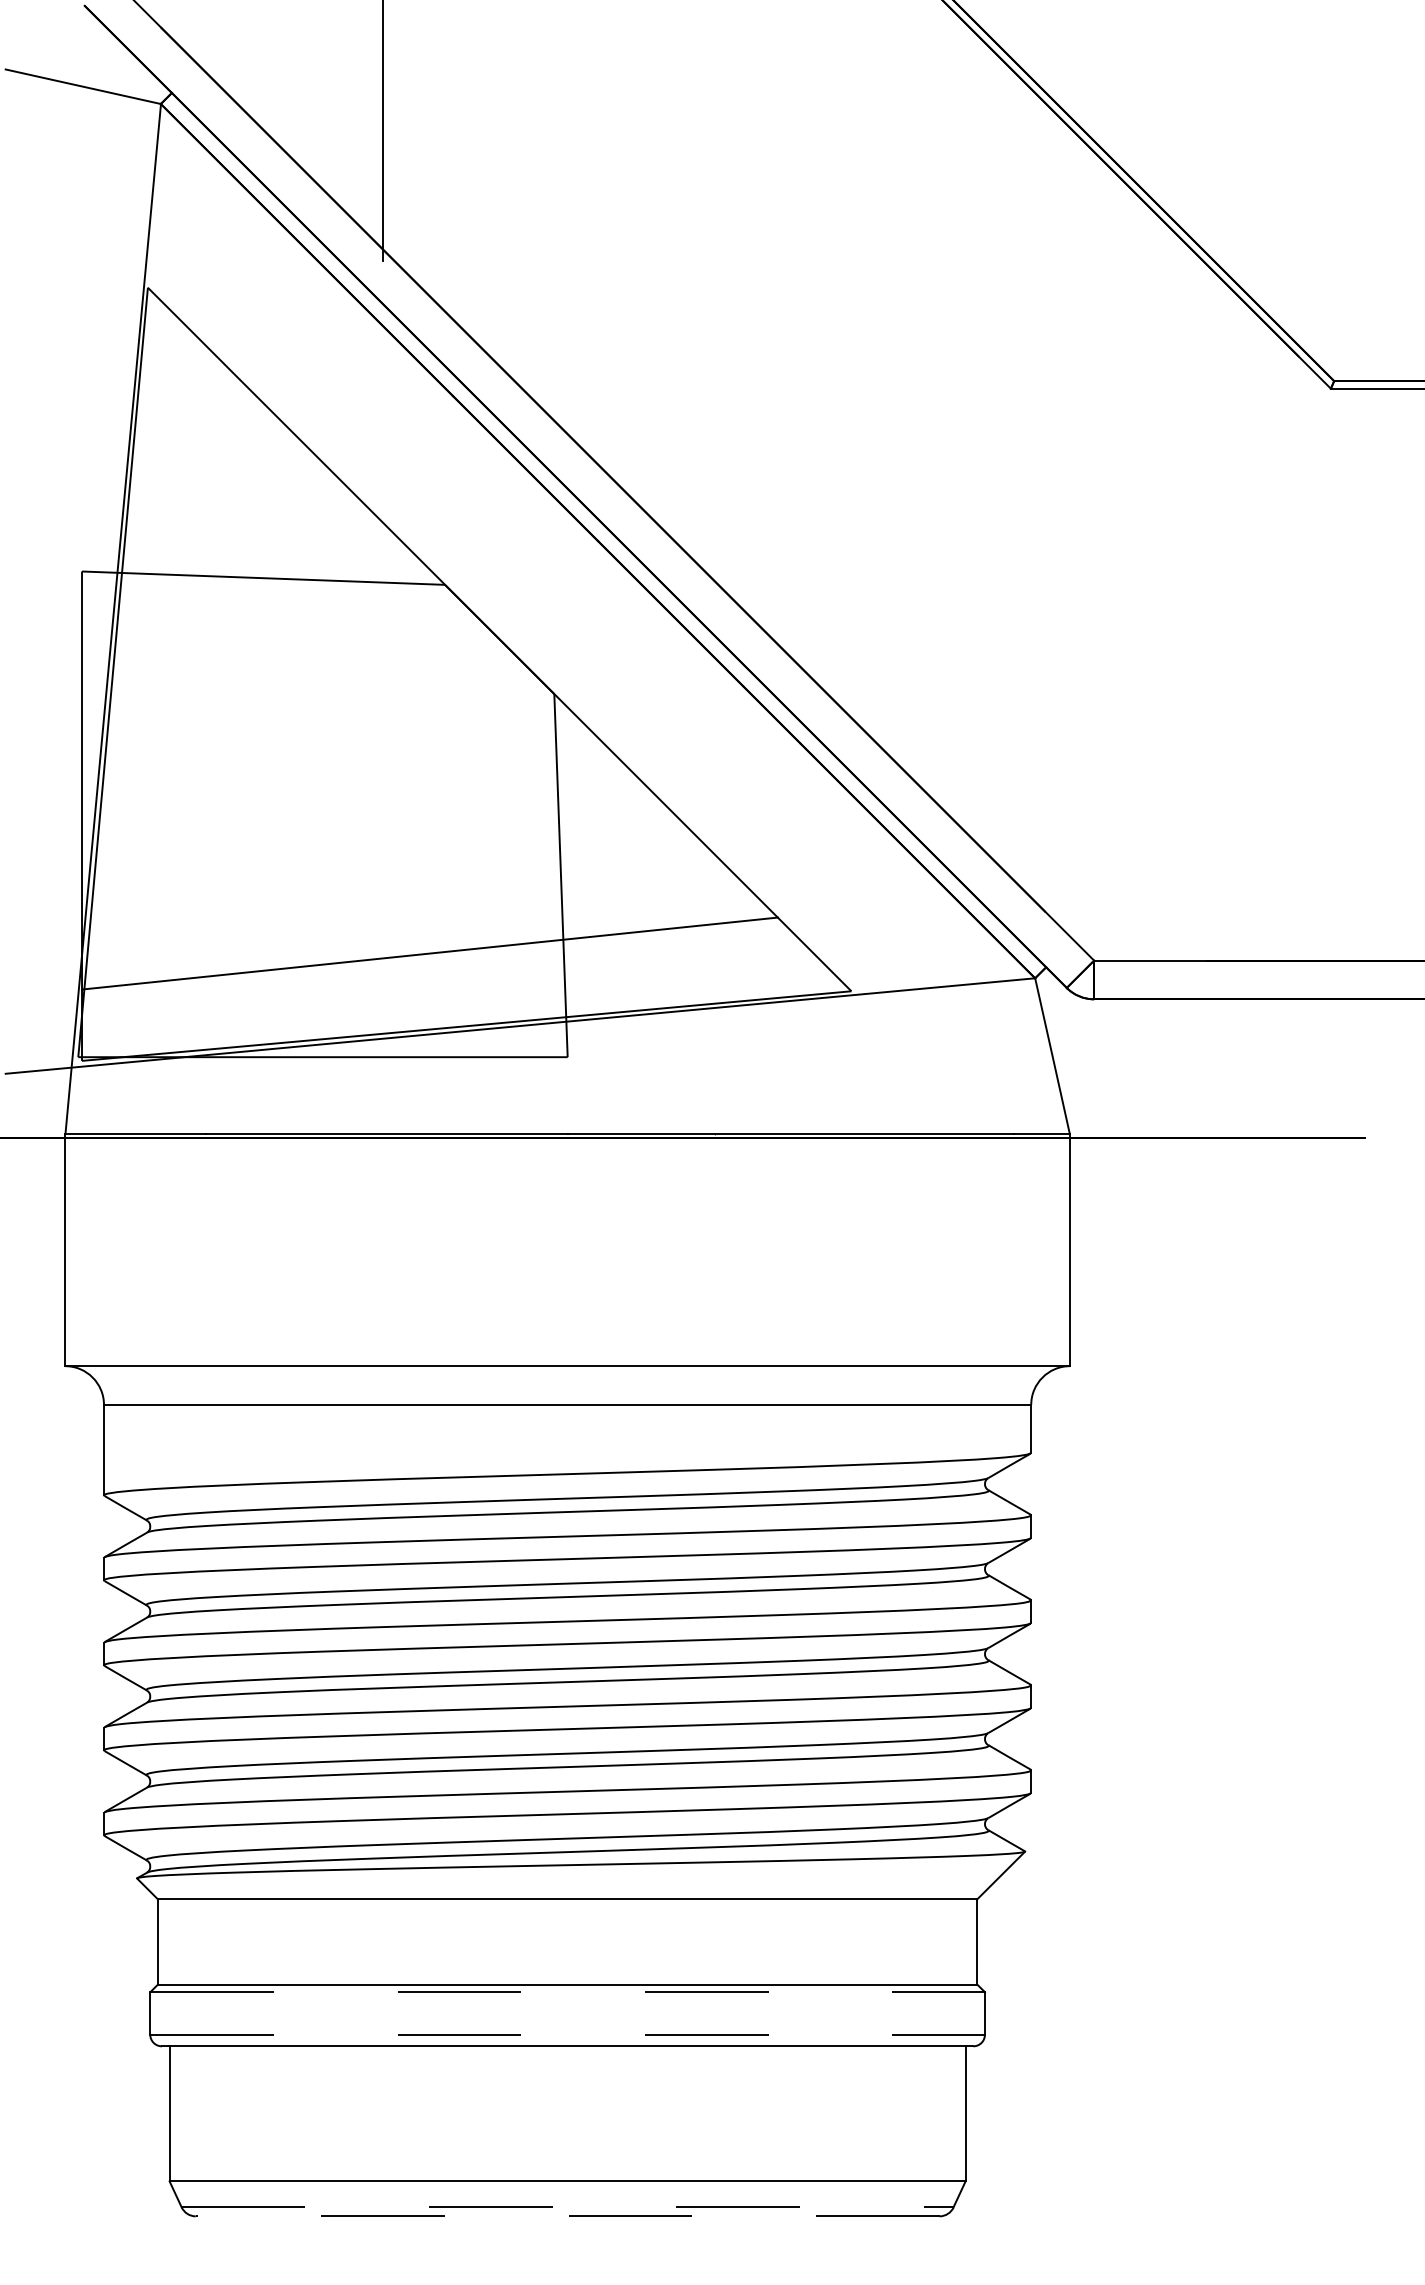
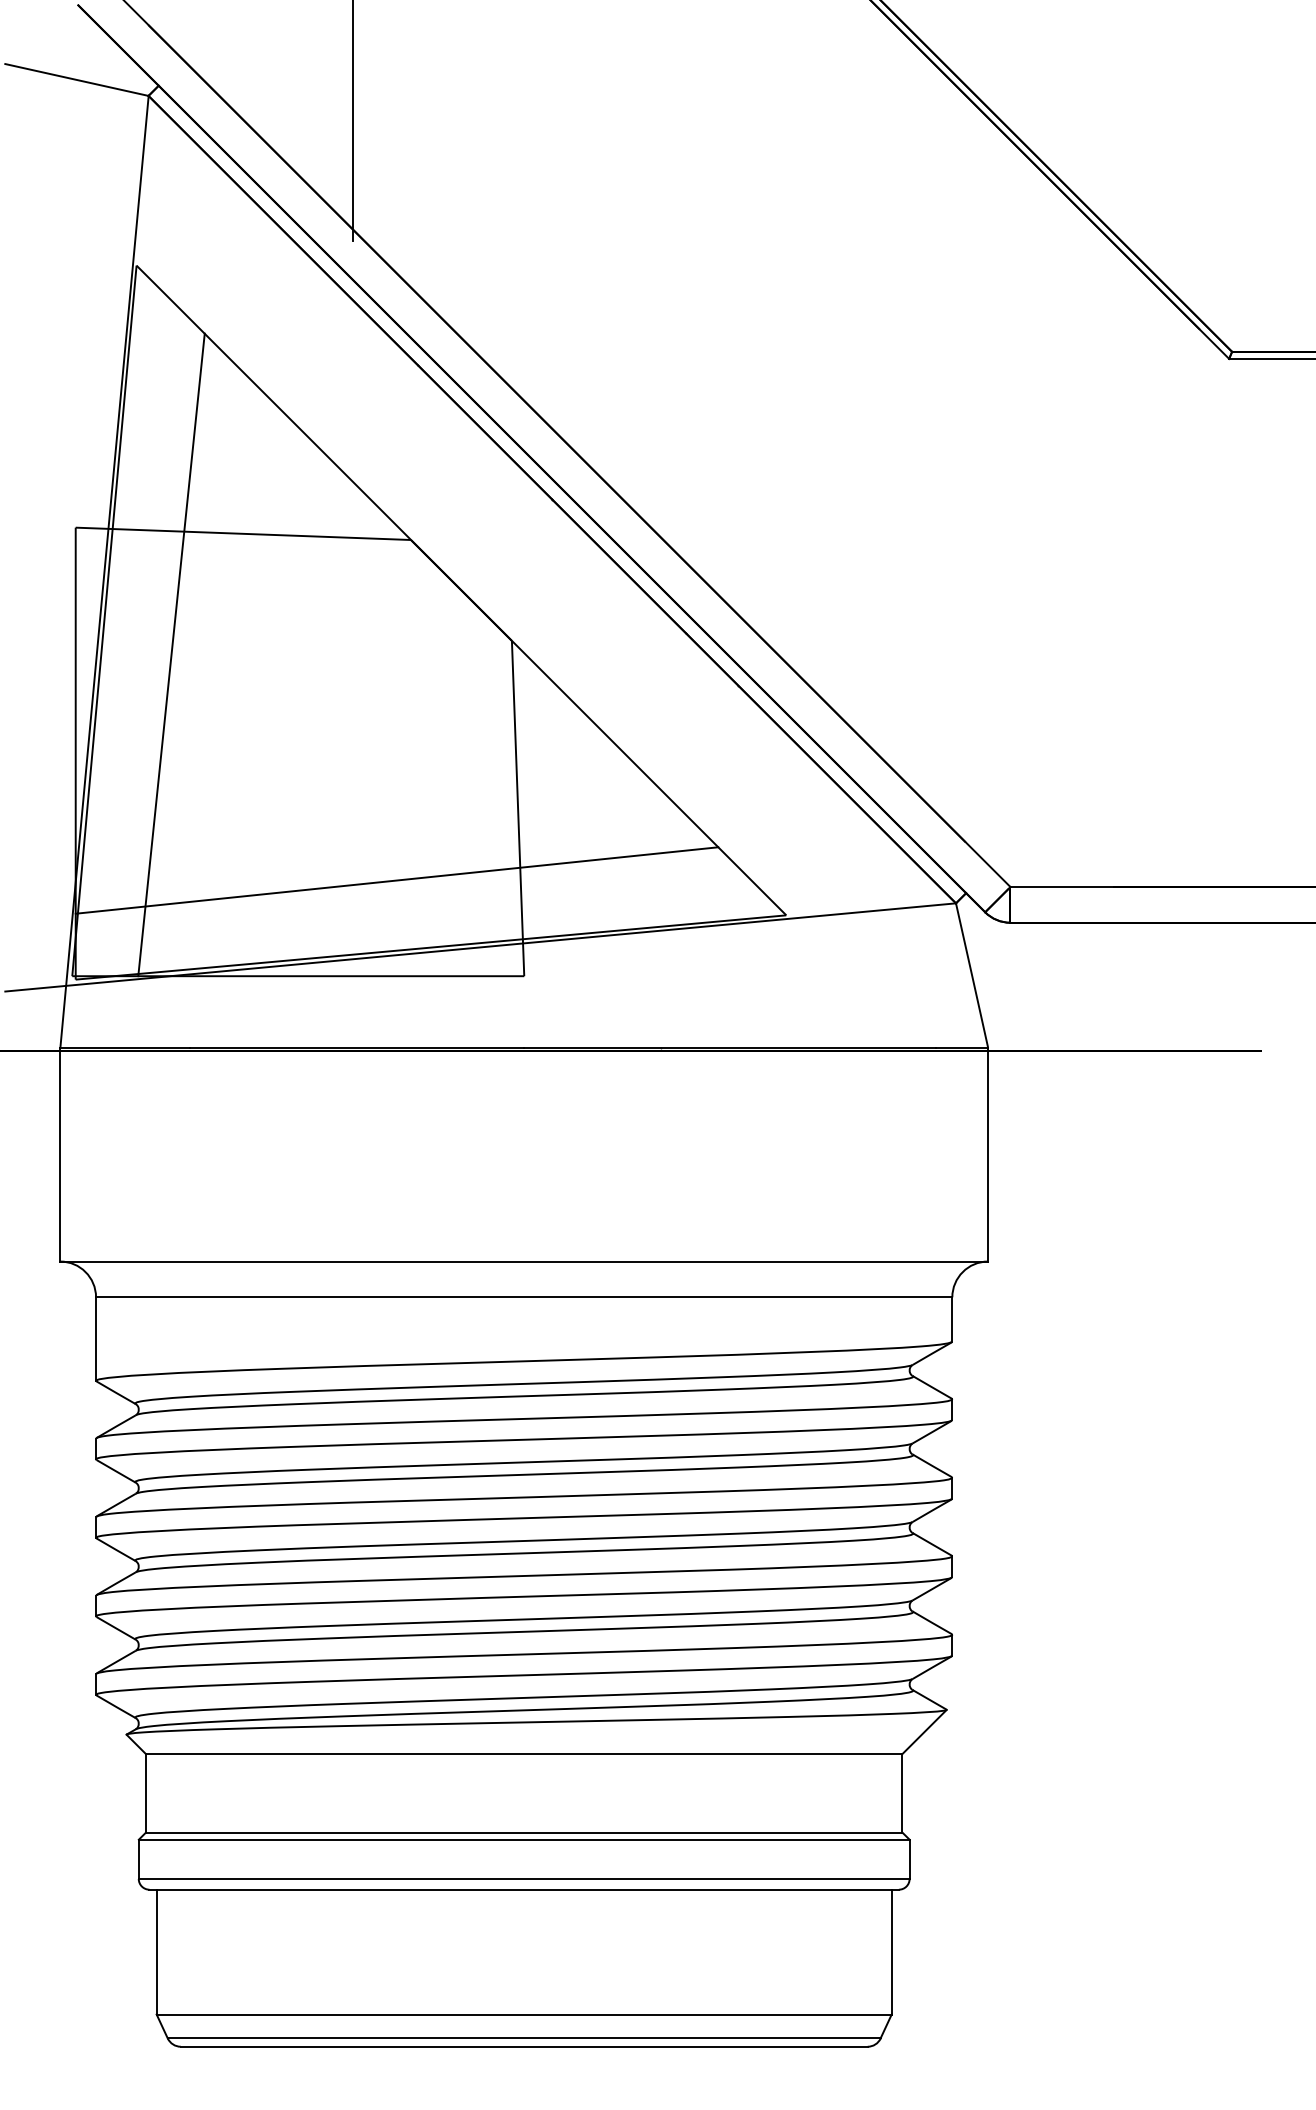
line: (185, 708) -> (171, 654), added
line: (567, 1991) -> (524, 1839), dashed -> solid
line: (567, 2034) -> (524, 1878), dashed -> solid
line: (567, 2207) -> (524, 2038), dashed -> solid
line: (566, 2216) -> (523, 2046), dashed -> solid

